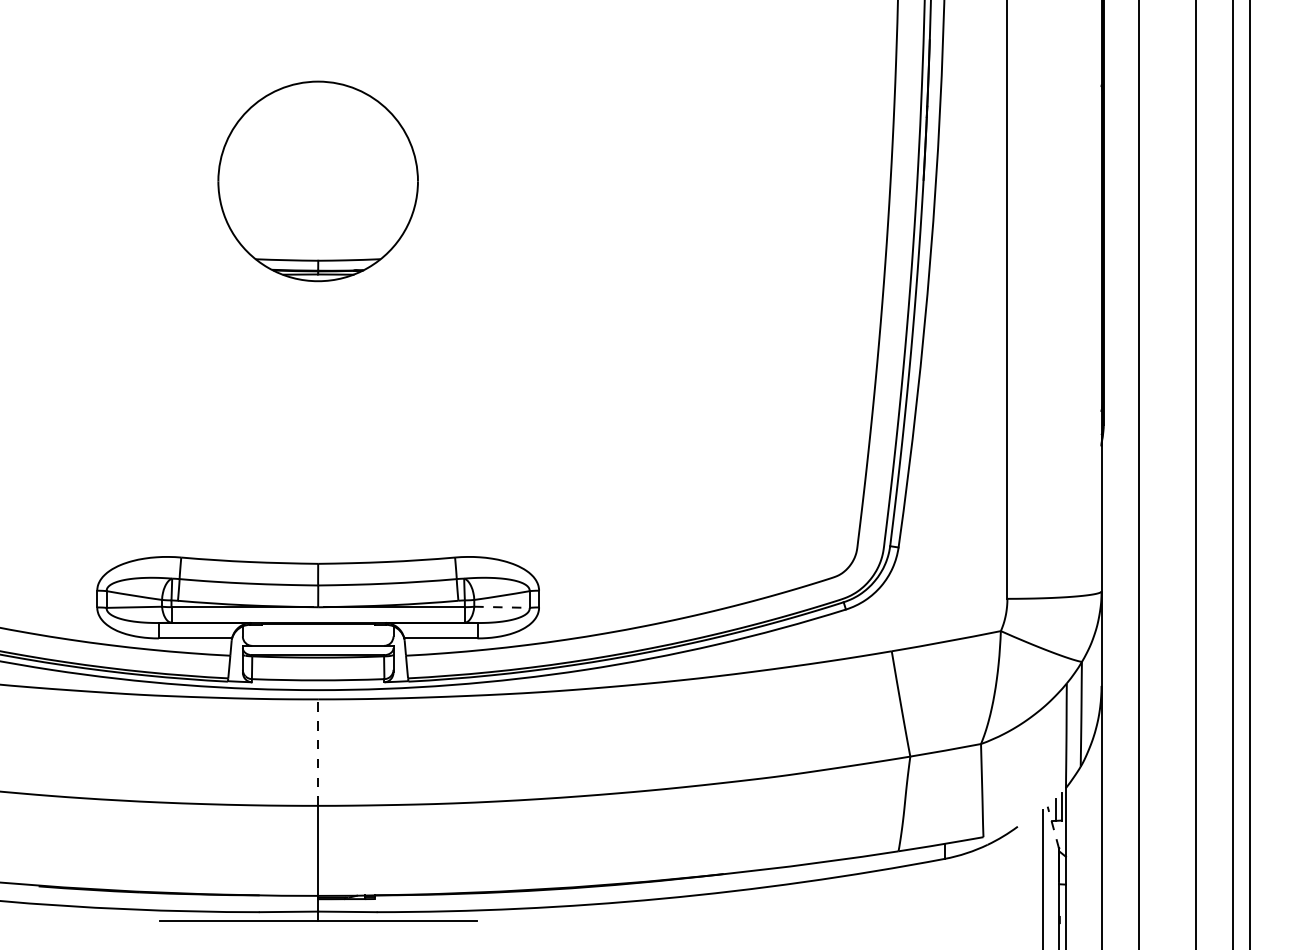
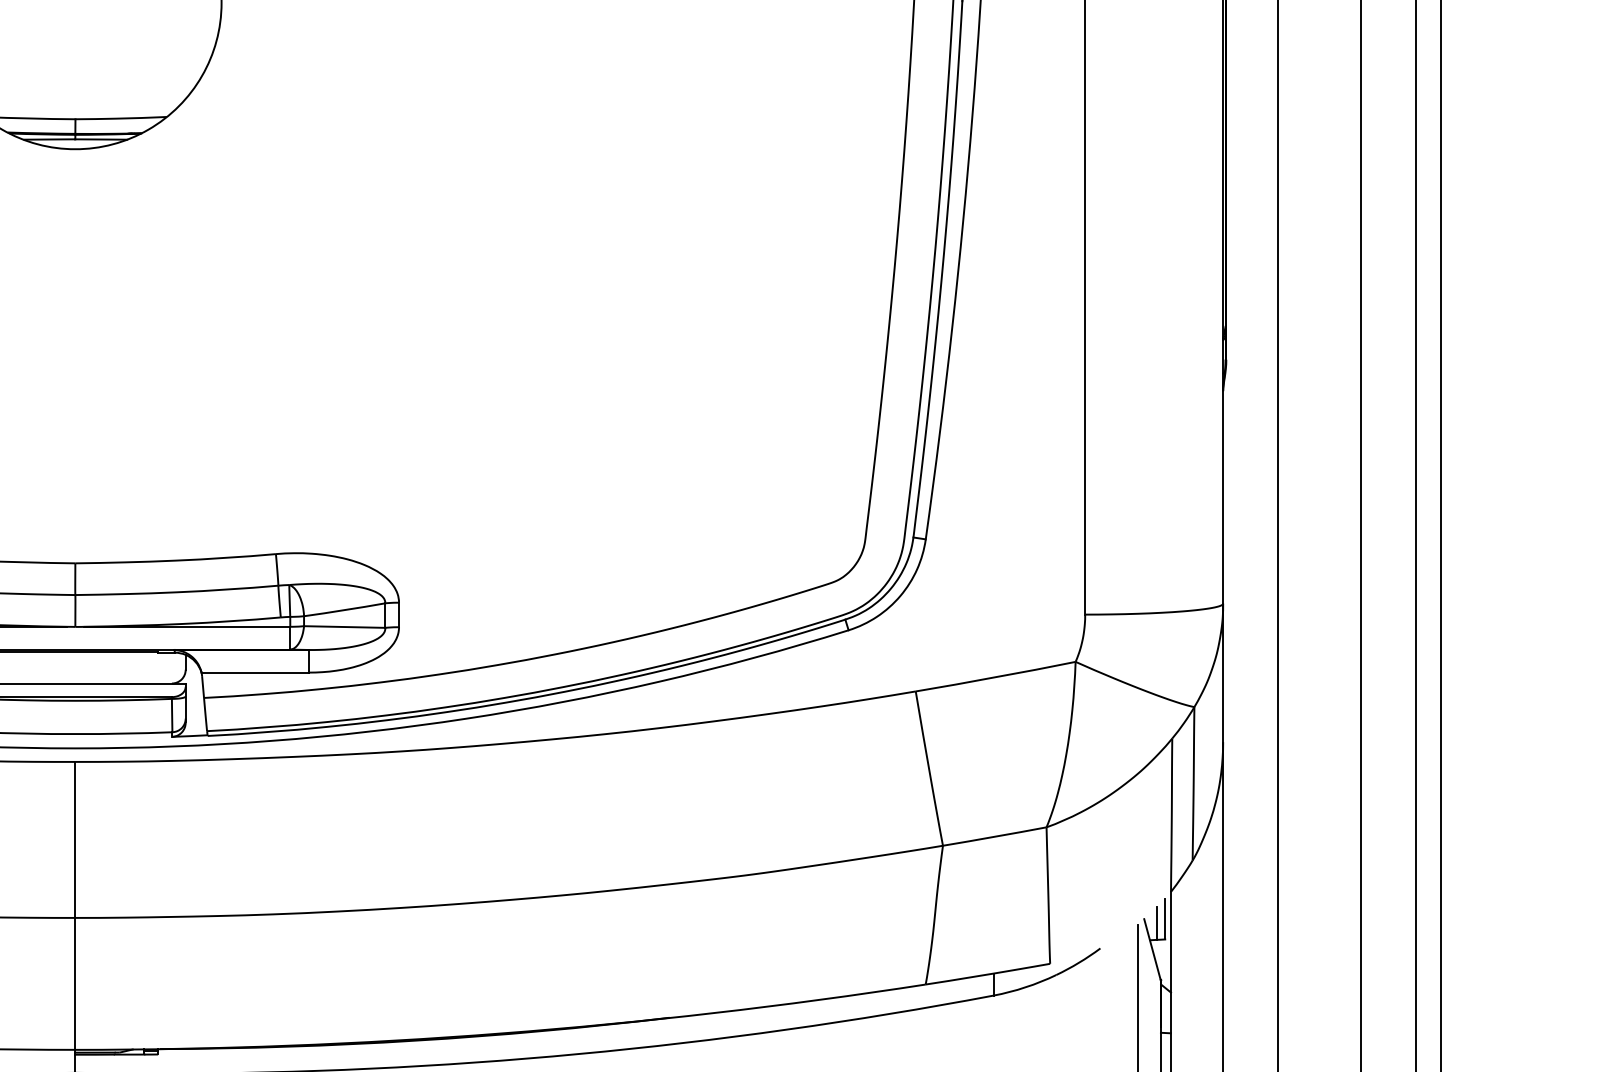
line: (501, 607) -> (343, 627), dashed -> solid
line: (318, 752) -> (75, 839), dashed -> solid
line: (1053, 827) -> (1152, 949), dashed -> solid

